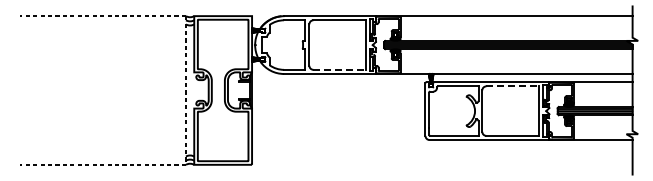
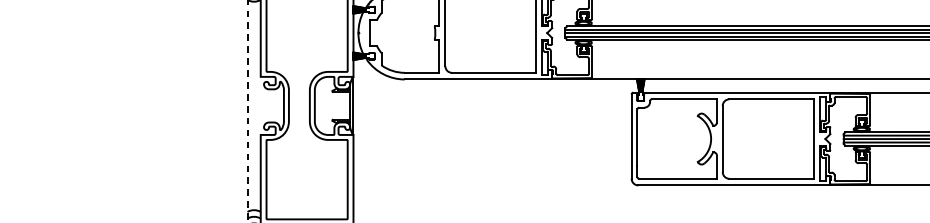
line: (340, 69) -> (495, 72), dashed -> solid
line: (513, 86) -> (772, 99), dashed -> solid

